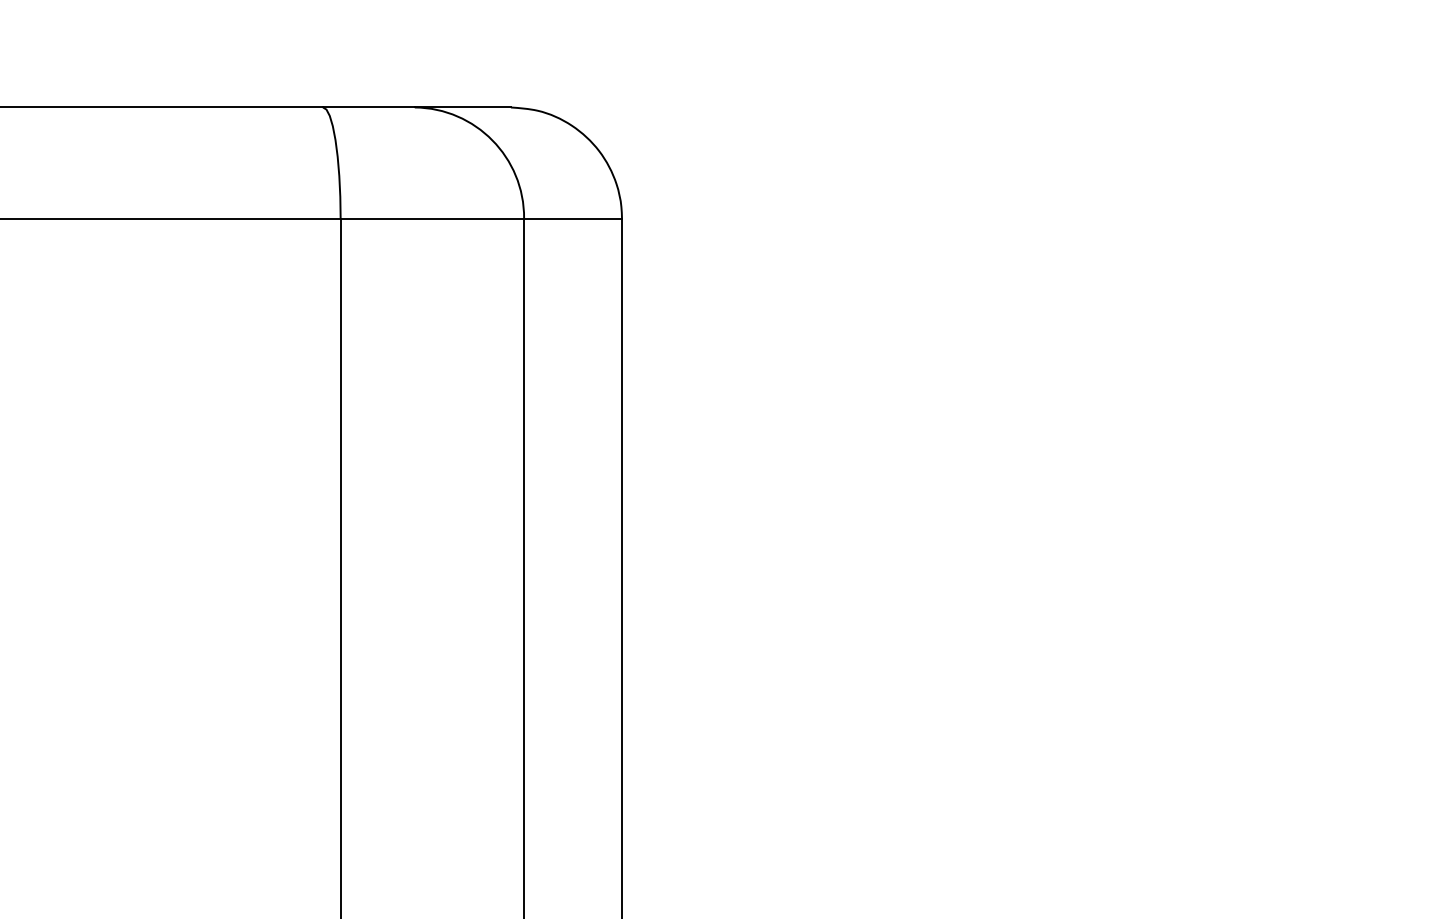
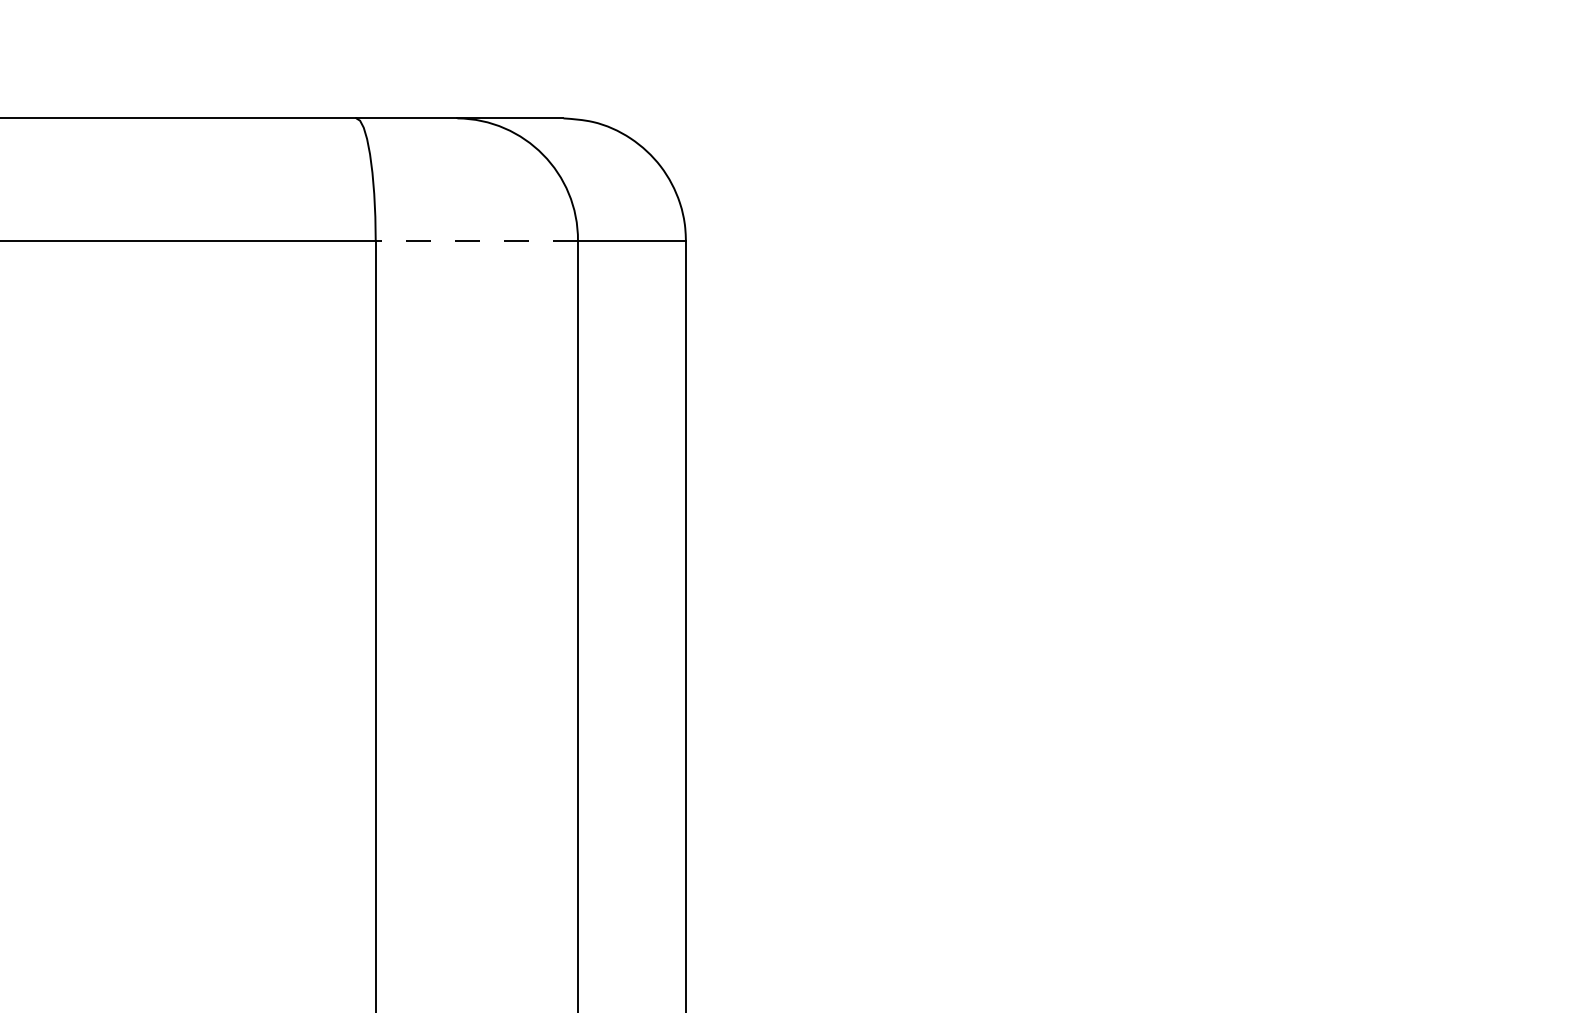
line: (432, 218) -> (476, 240), solid -> dashed

